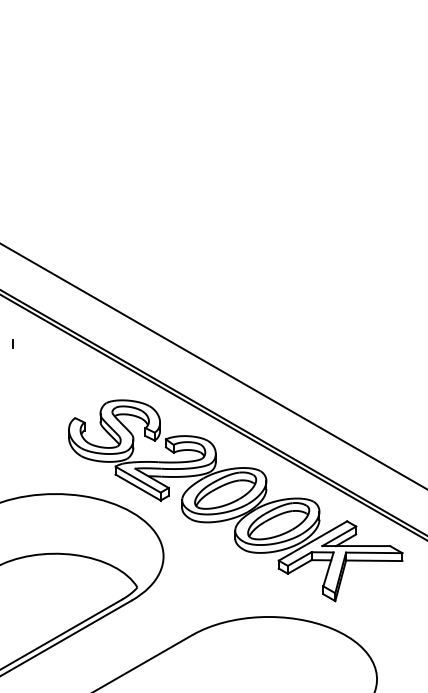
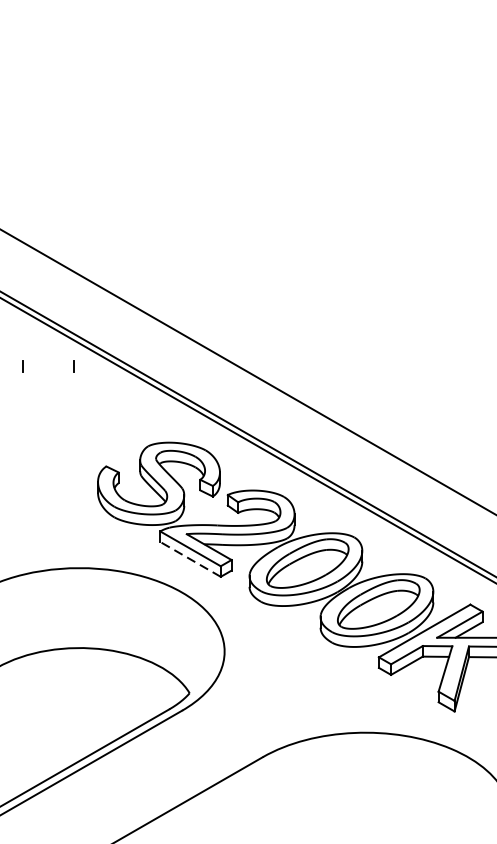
line: (50, 343) -> (73, 366), added
line: (137, 487) -> (189, 559), solid -> dashed

